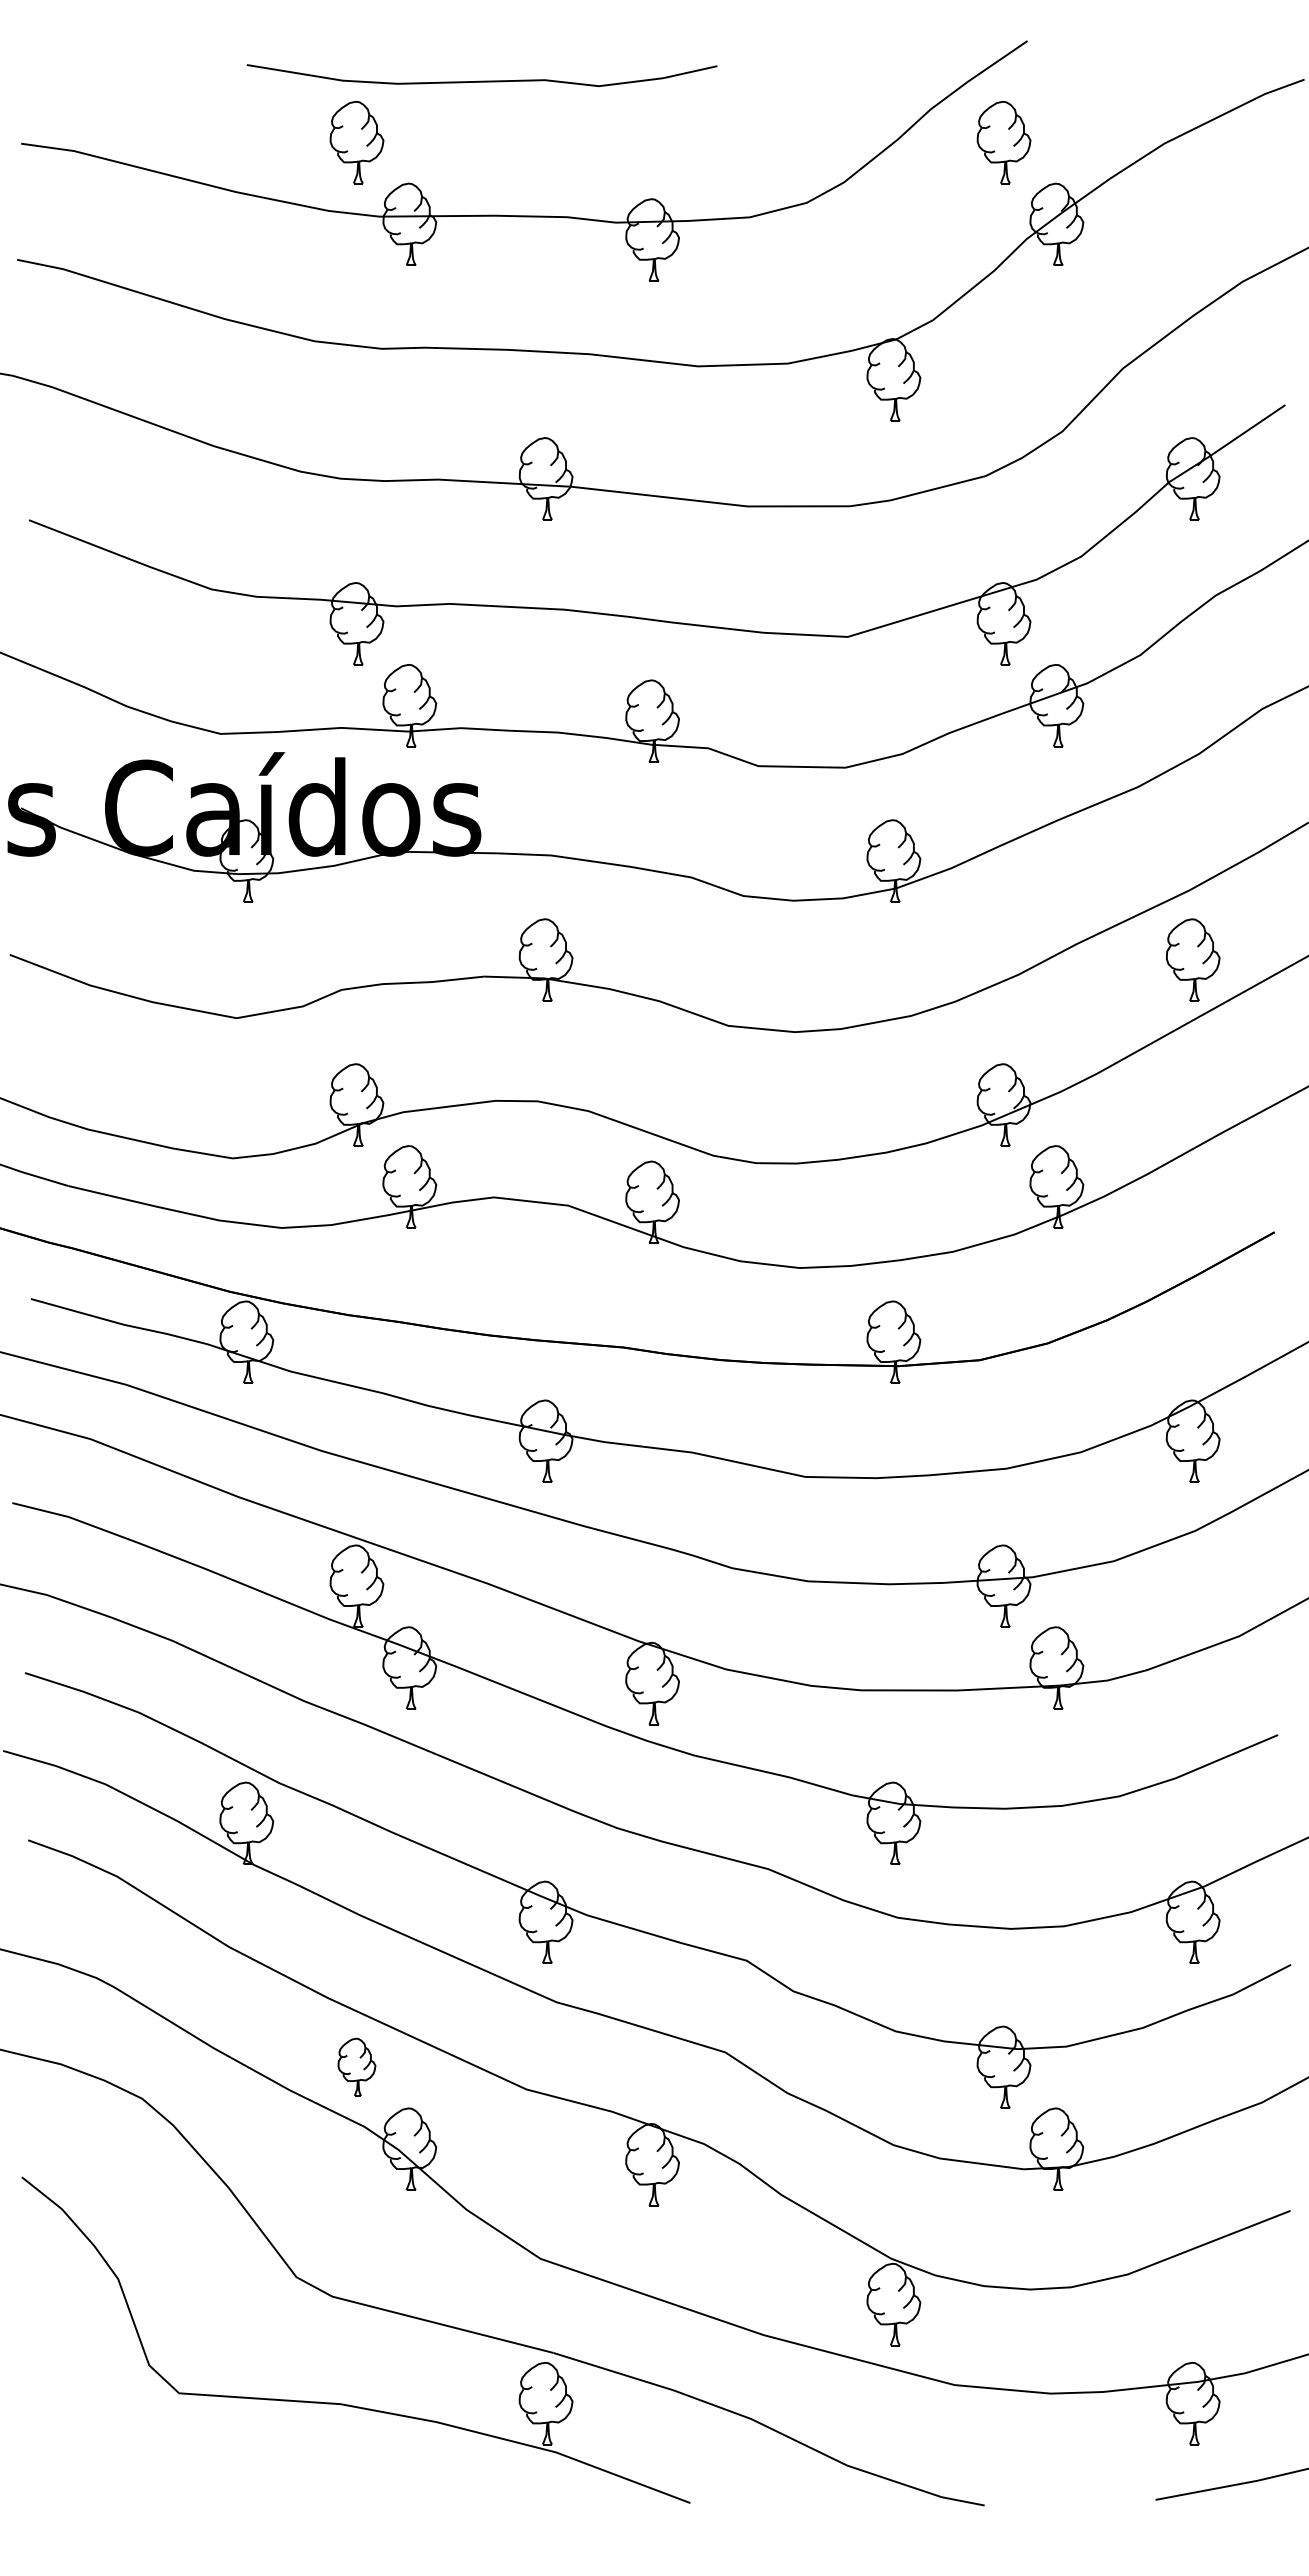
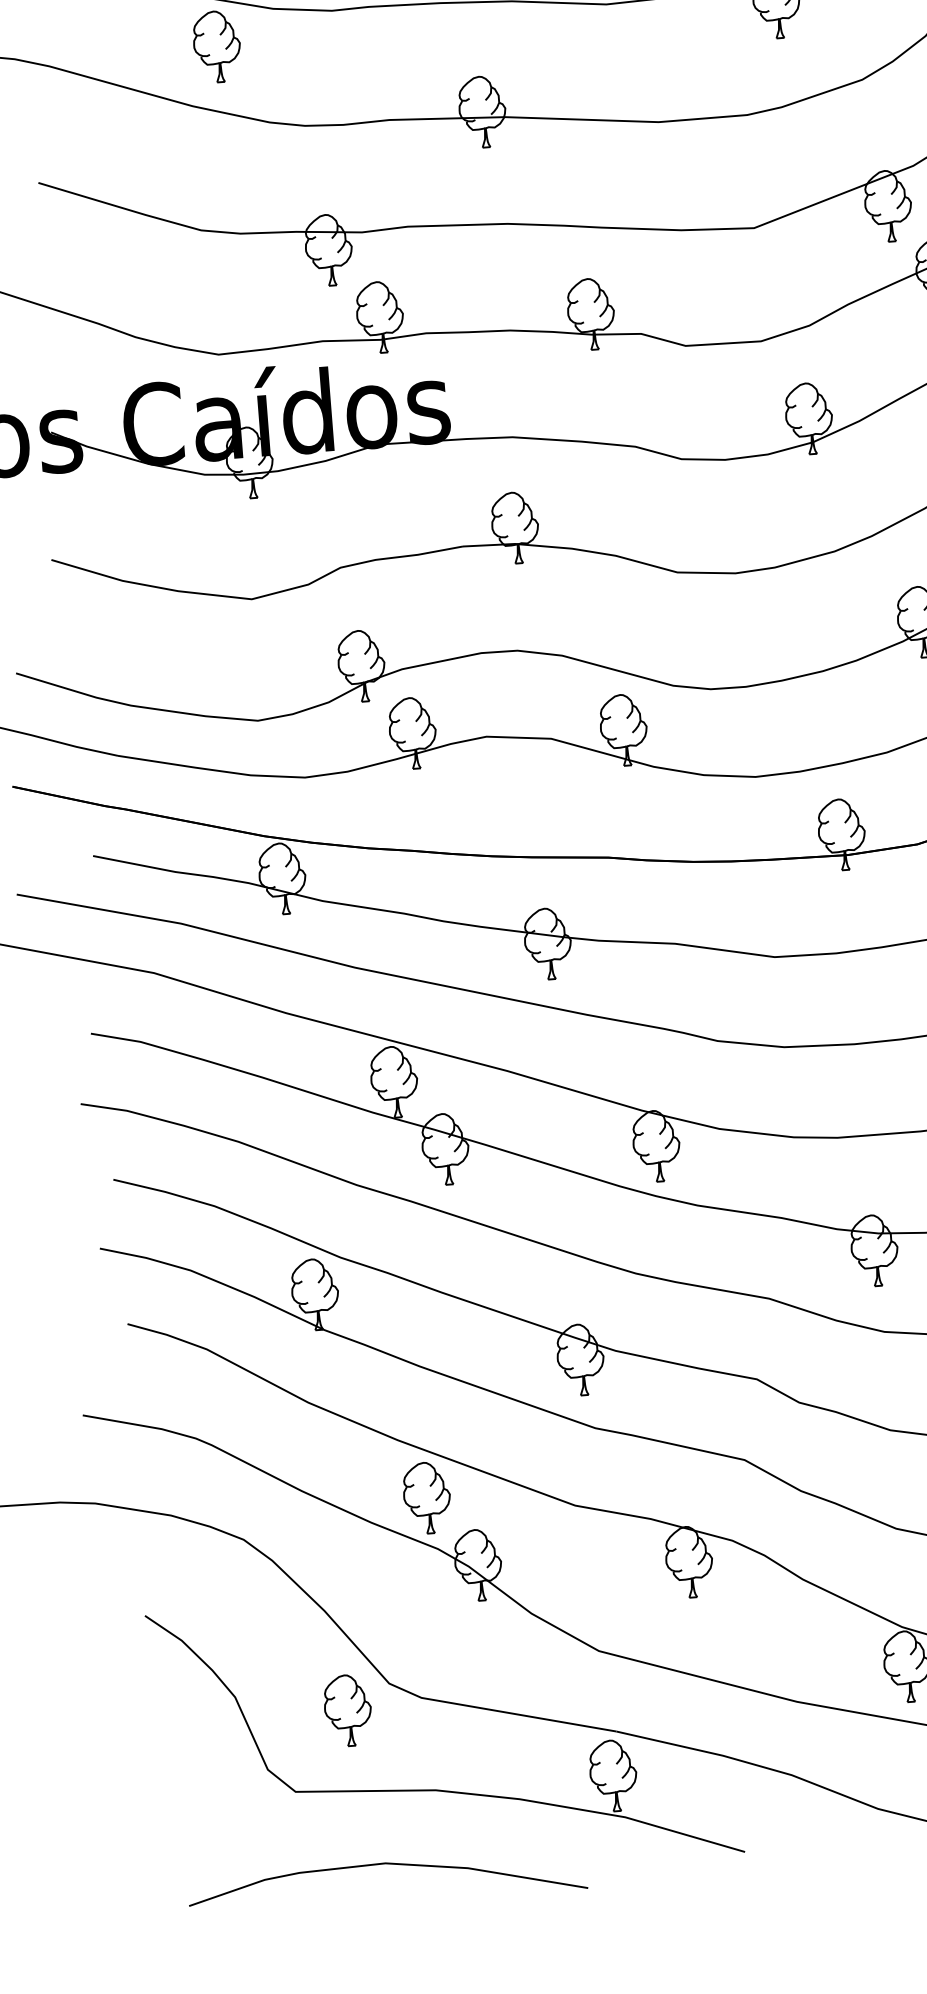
part: (246, 379) -> (216, 46), added
part: (356, 2066) -> (426, 1497), size x1.43
part: (246, 2304) -> (347, 1710), added
curve: (280, 2485) -> (389, 1864), added

